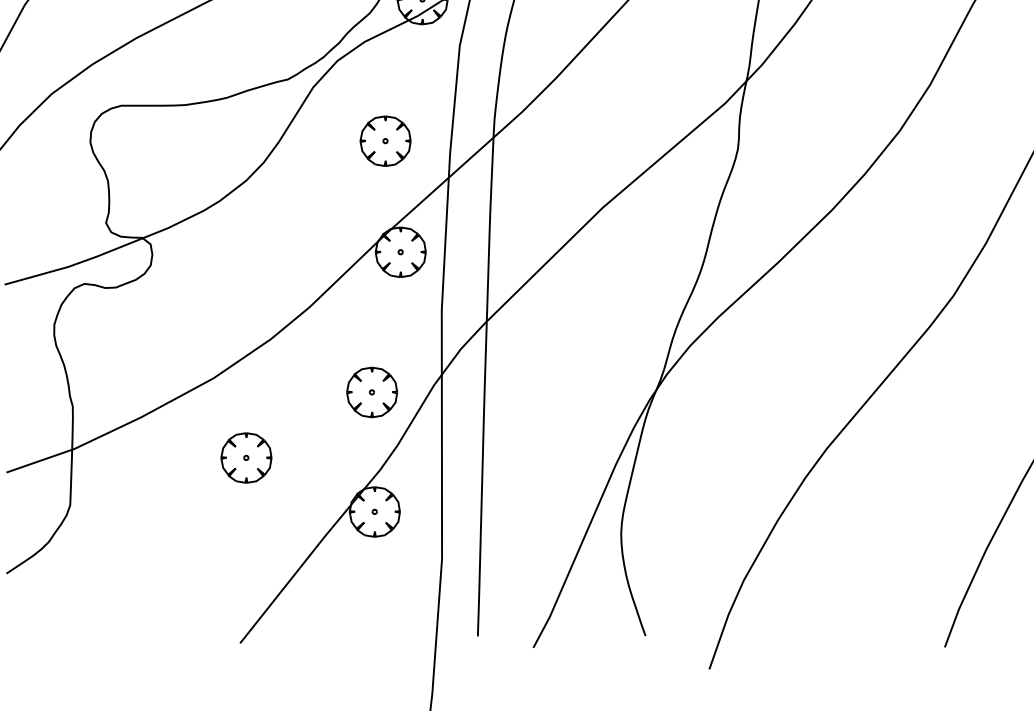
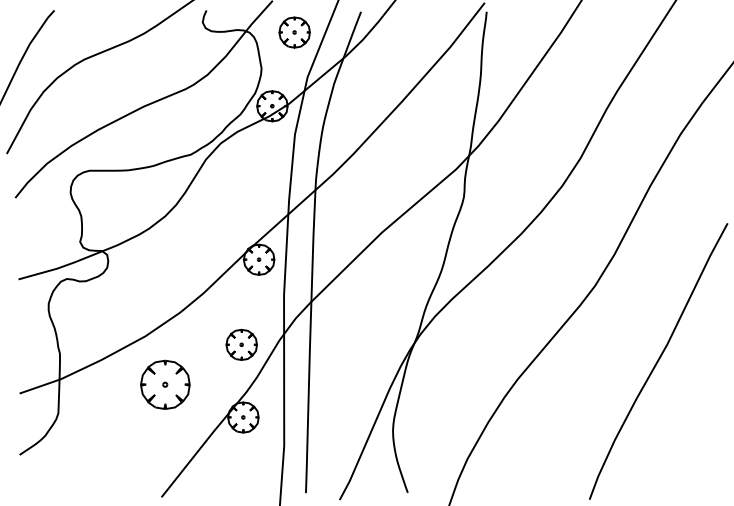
part: (384, 141) -> (249, 192), removed
part: (246, 457) -> (165, 384), size x1.6

